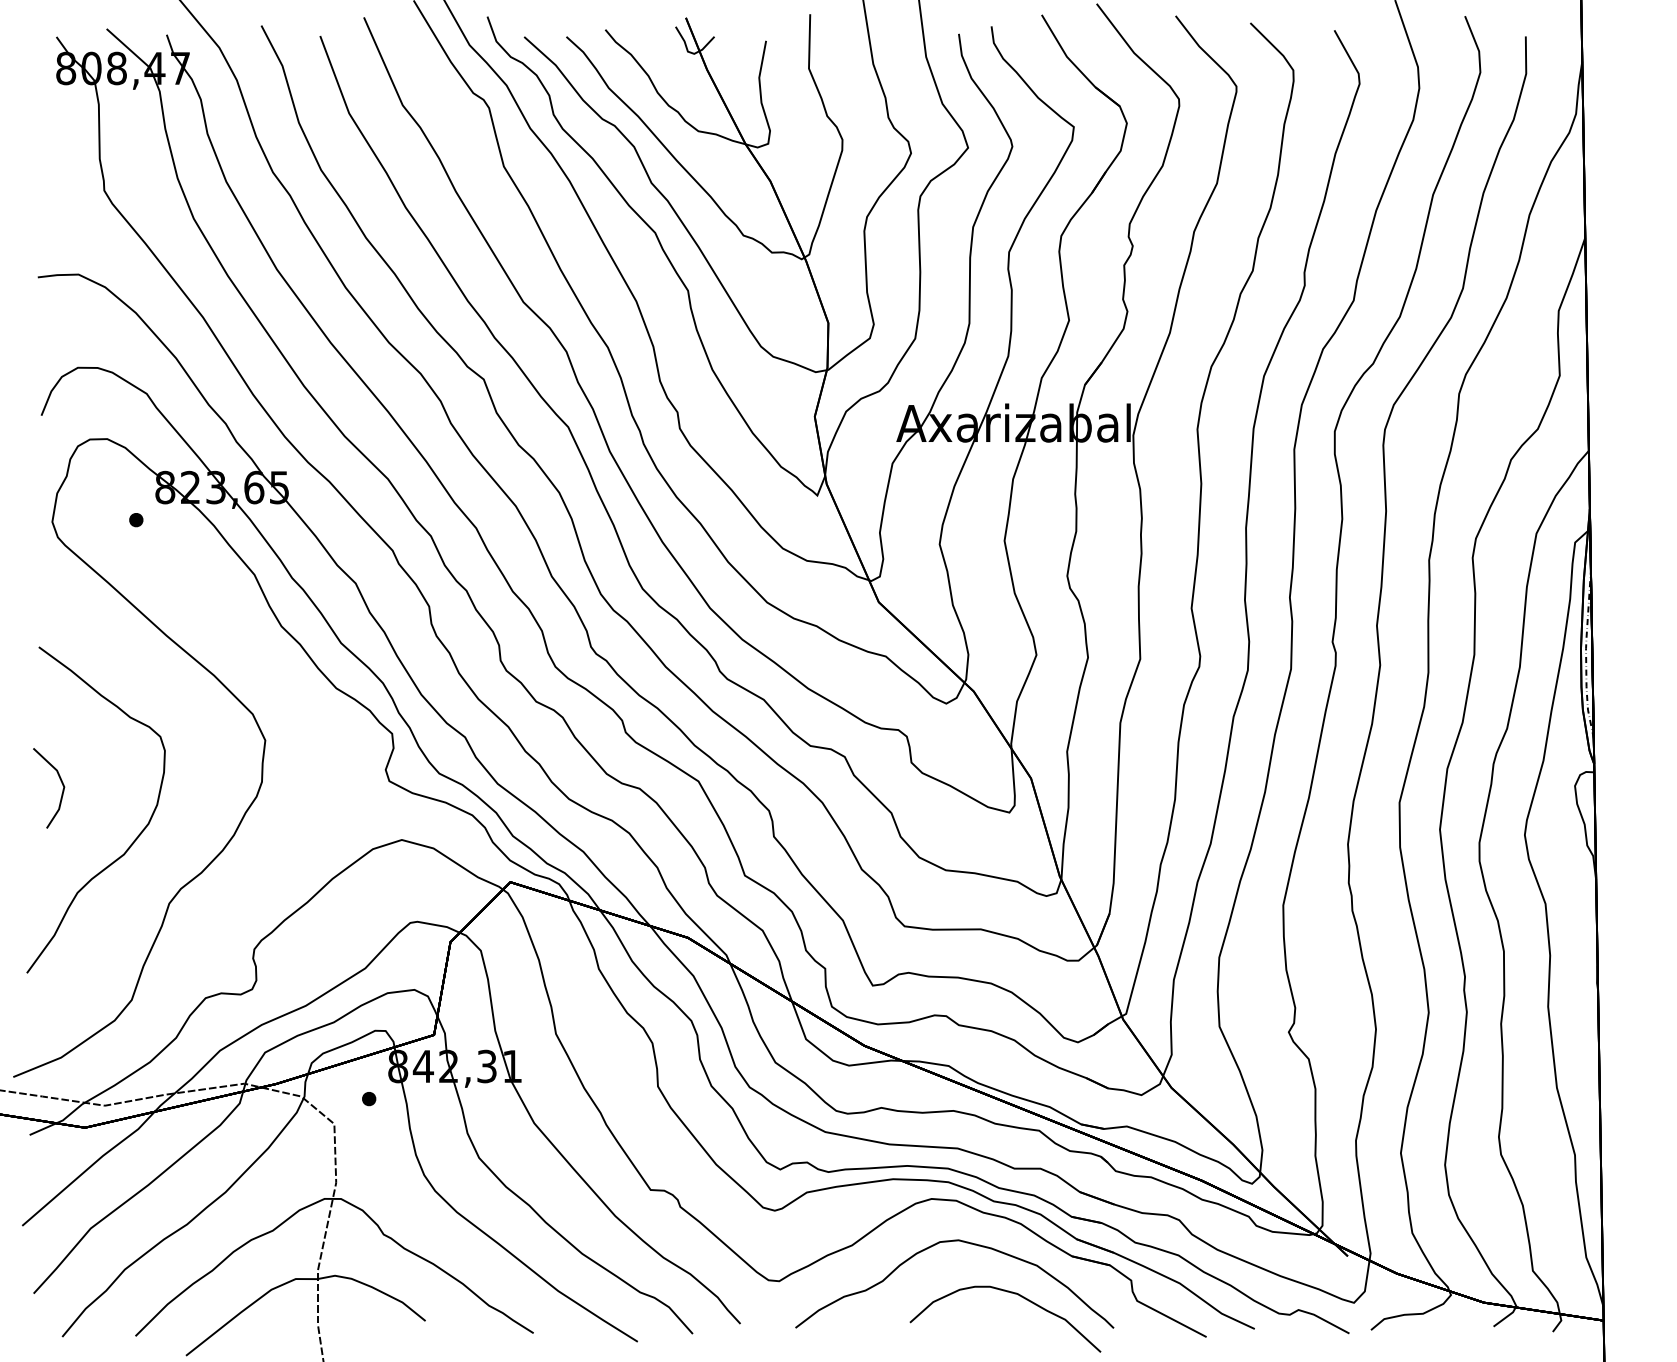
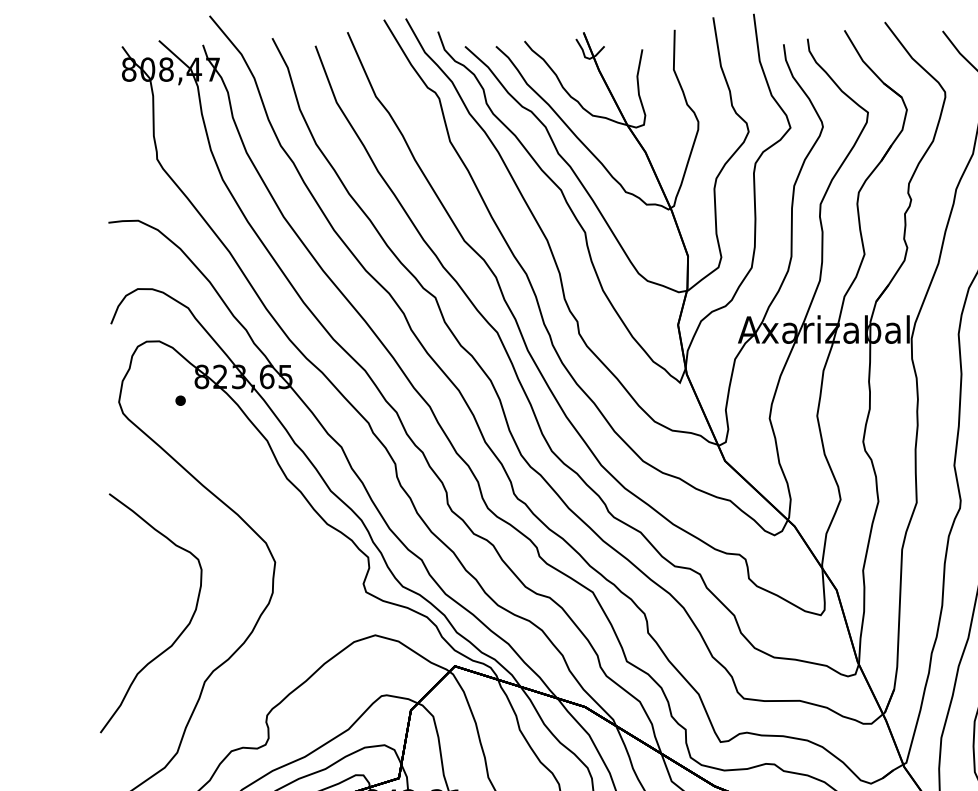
line: (61, 783) -> (125, 593), removed

